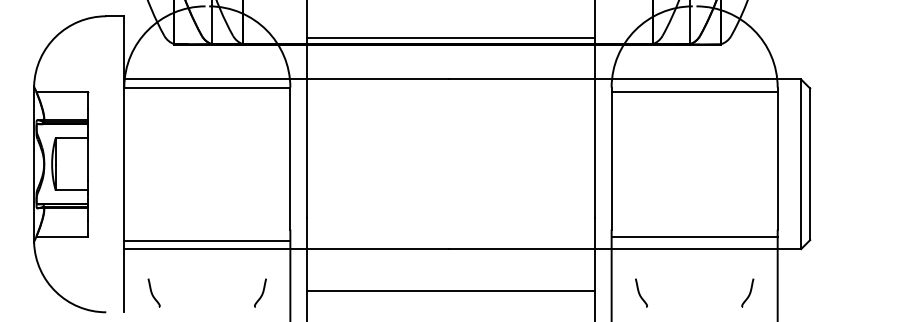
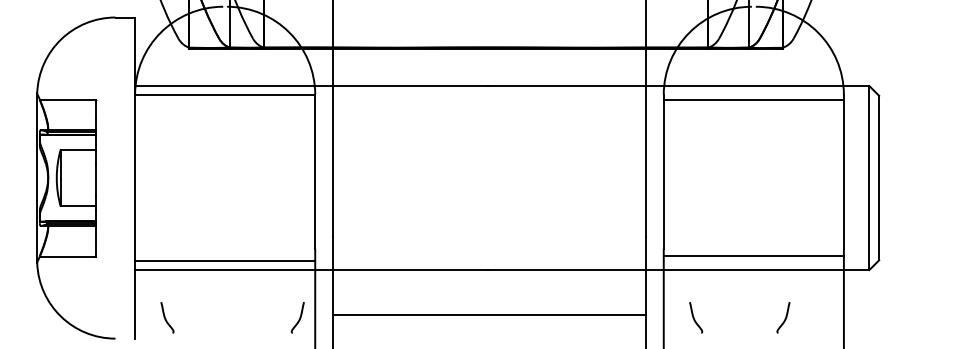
line: (451, 38) -> (489, 41), removed
curve: (262, 292) -> (299, 317), moved
curve: (748, 293) -> (784, 318), moved

